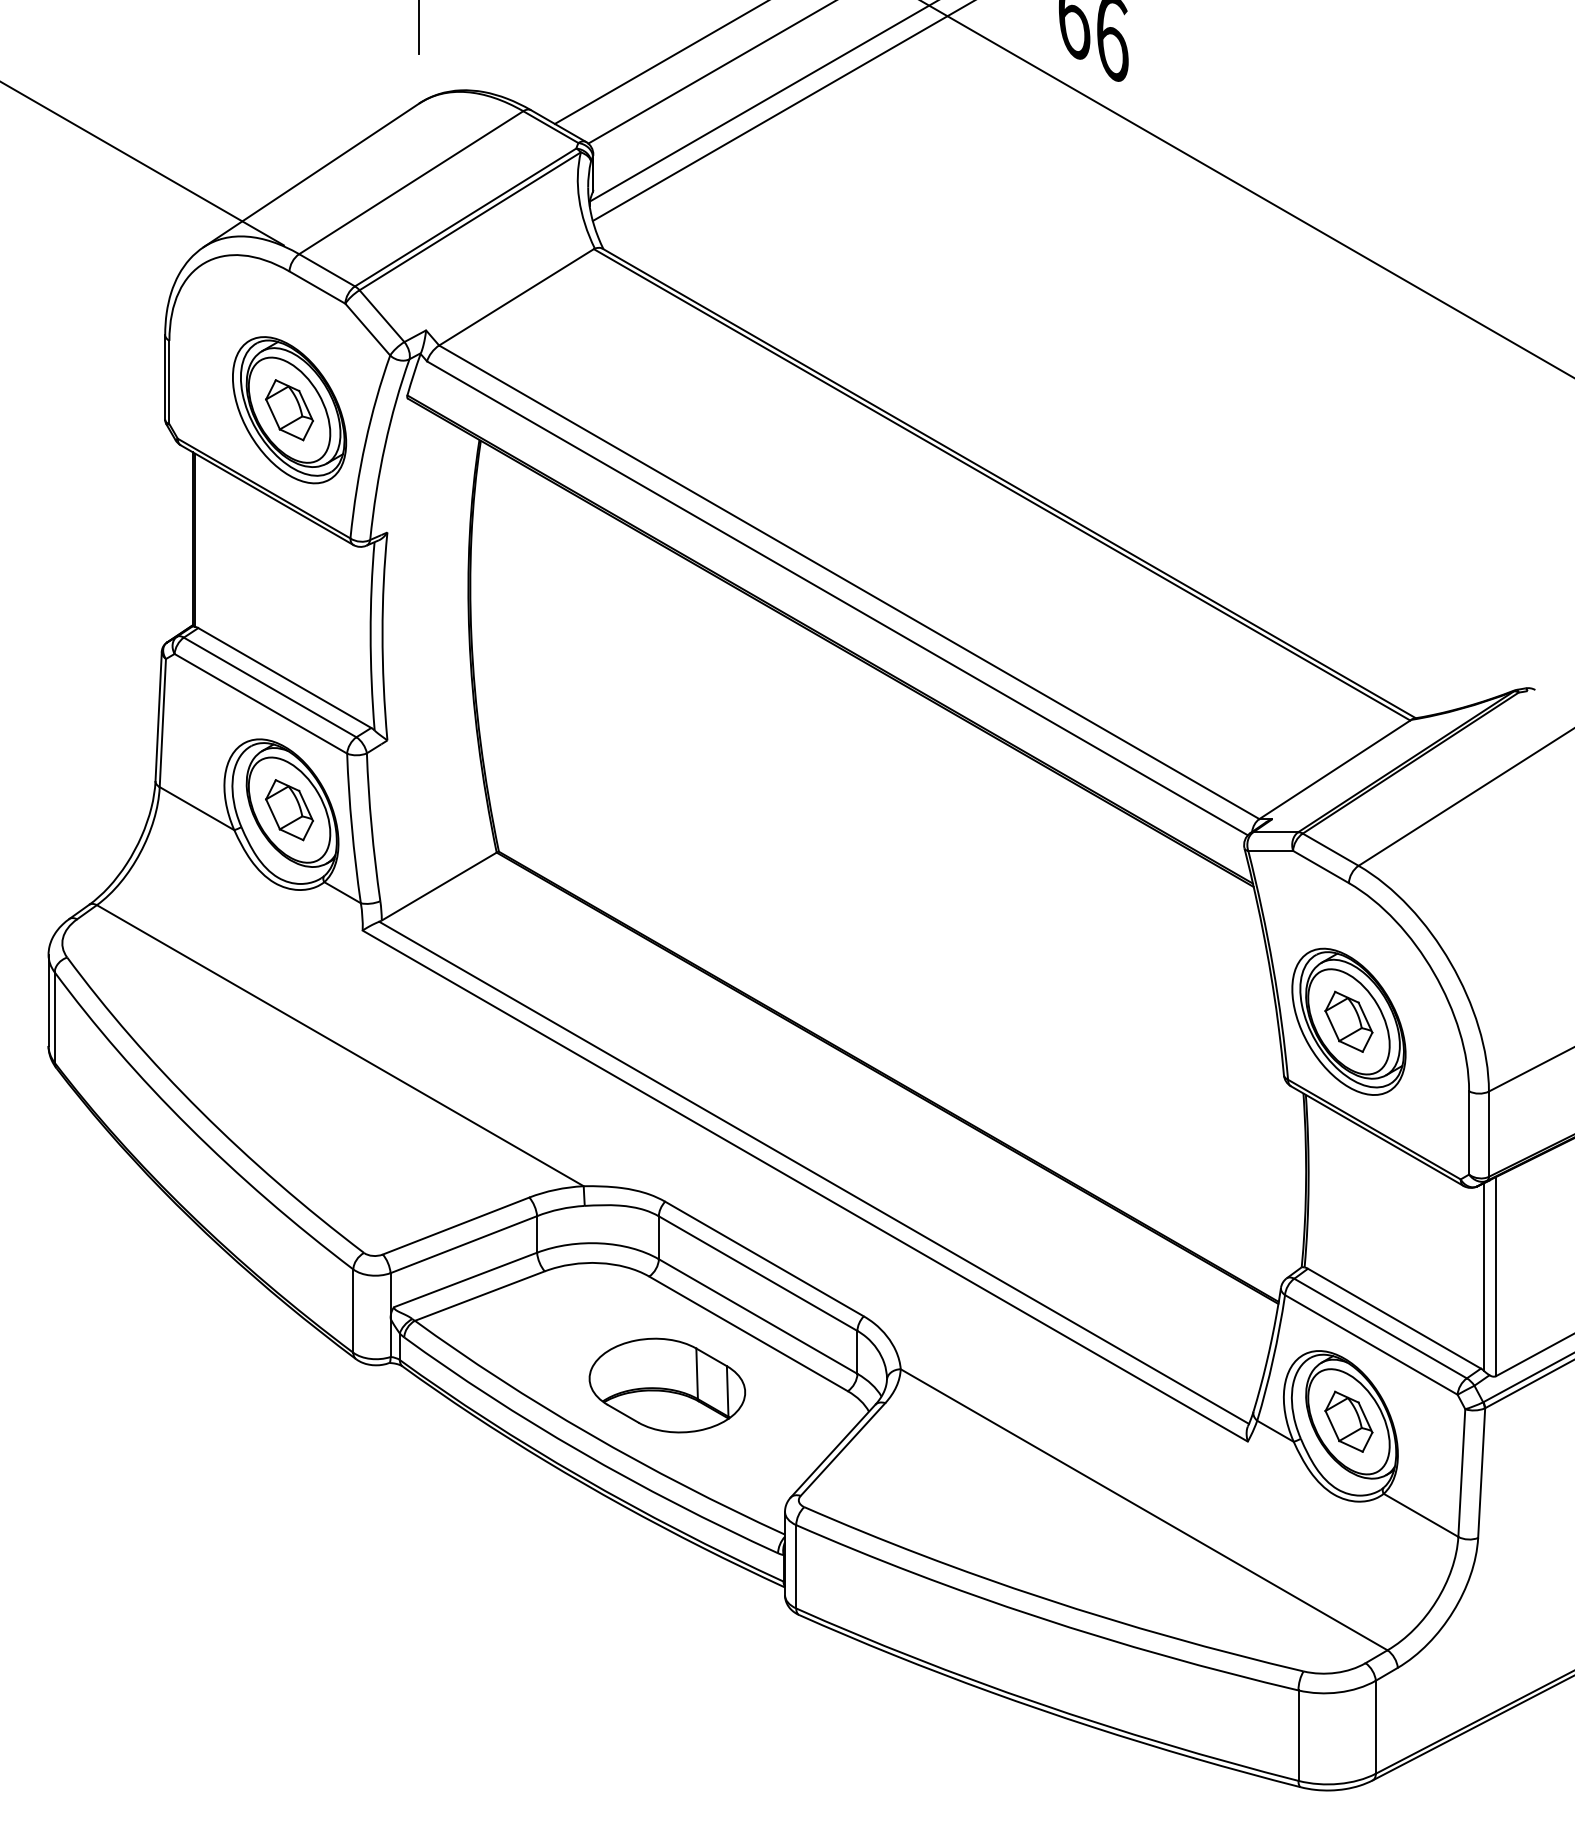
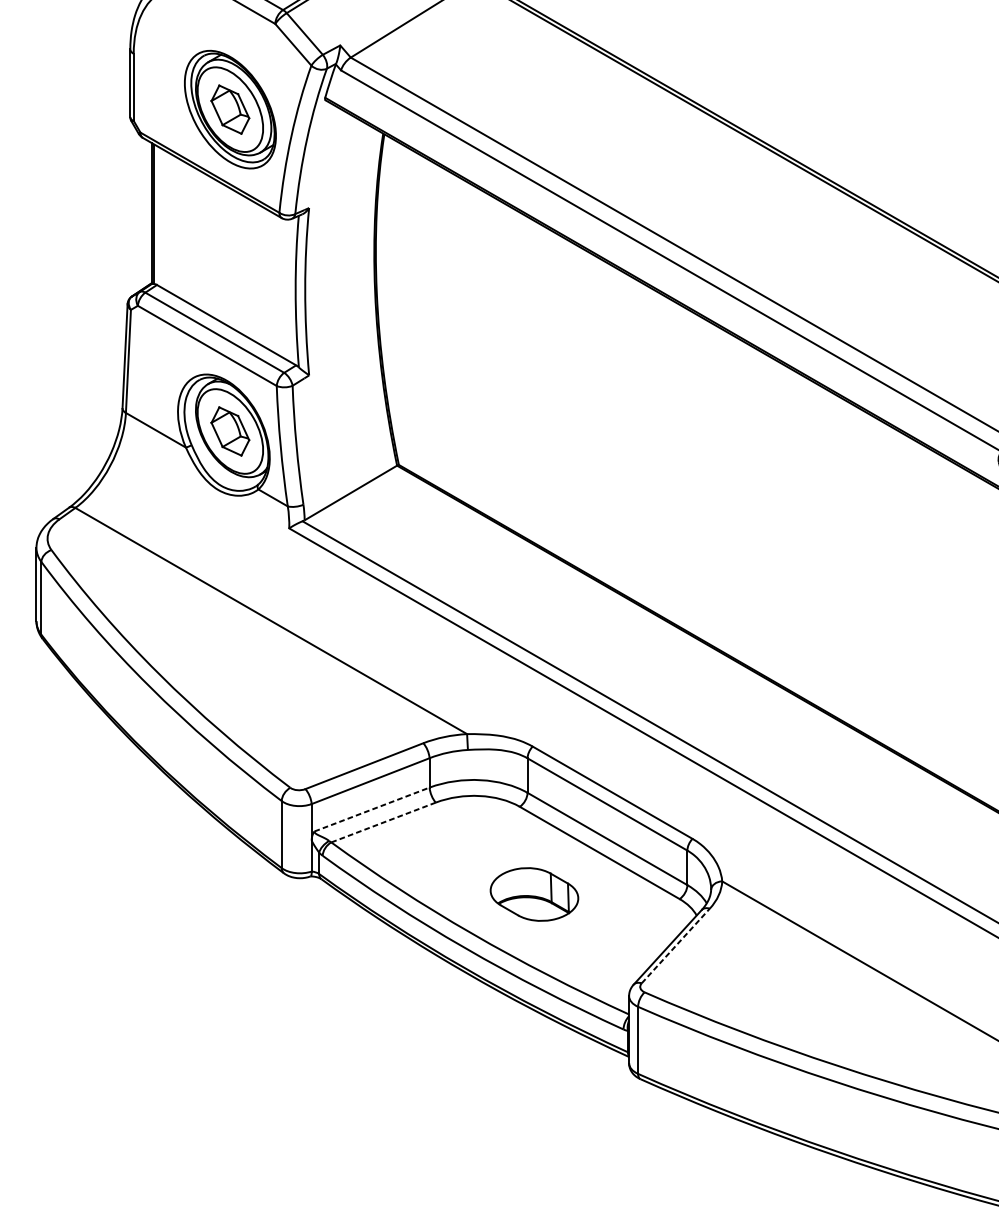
line: (465, 1279) -> (371, 809), solid -> dashed
line: (480, 1295) -> (384, 822), solid -> dashed
part: (667, 1385) -> (534, 894), size x0.7
line: (843, 1449) -> (676, 945), solid -> dashed

